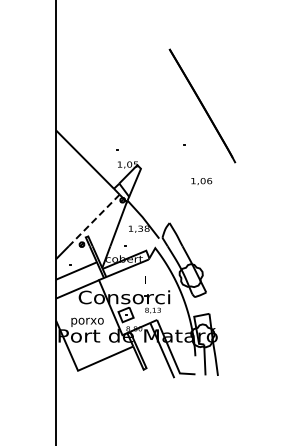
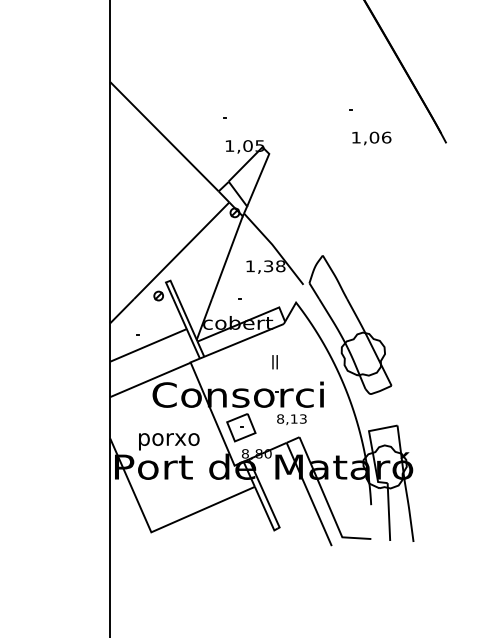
text: (201, 181) -> (371, 138), moved
line: (93, 220) -> (180, 250), dashed -> solid

